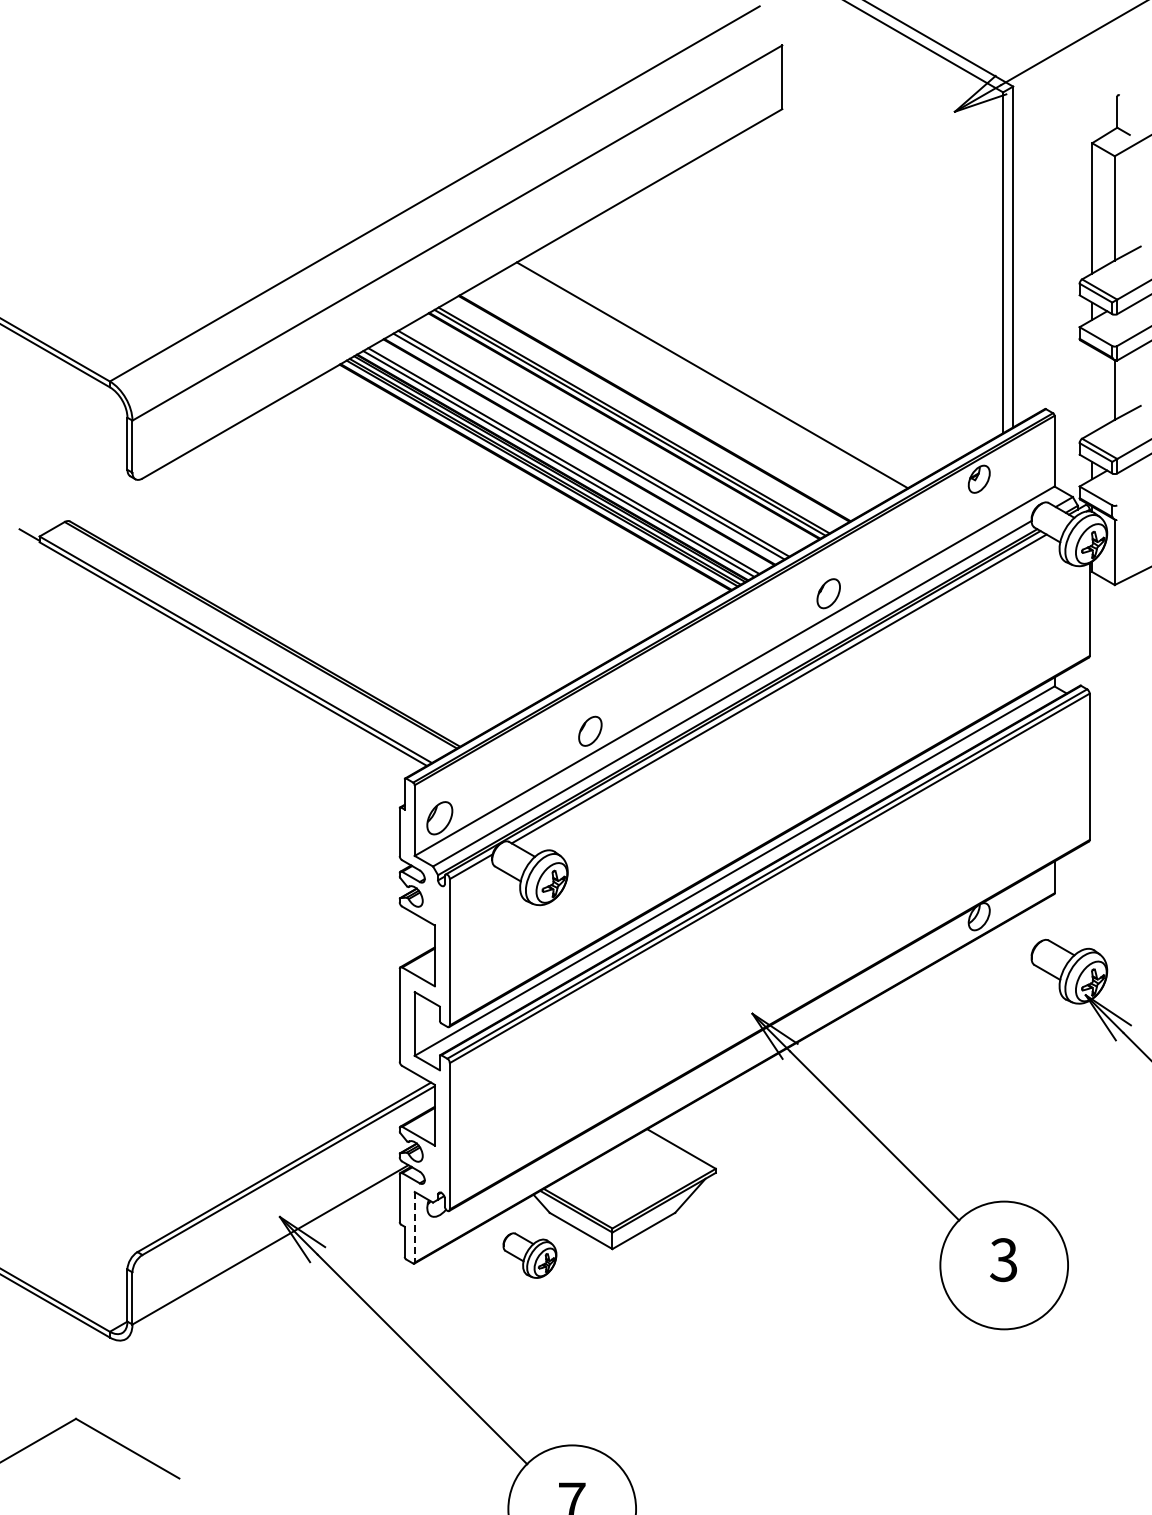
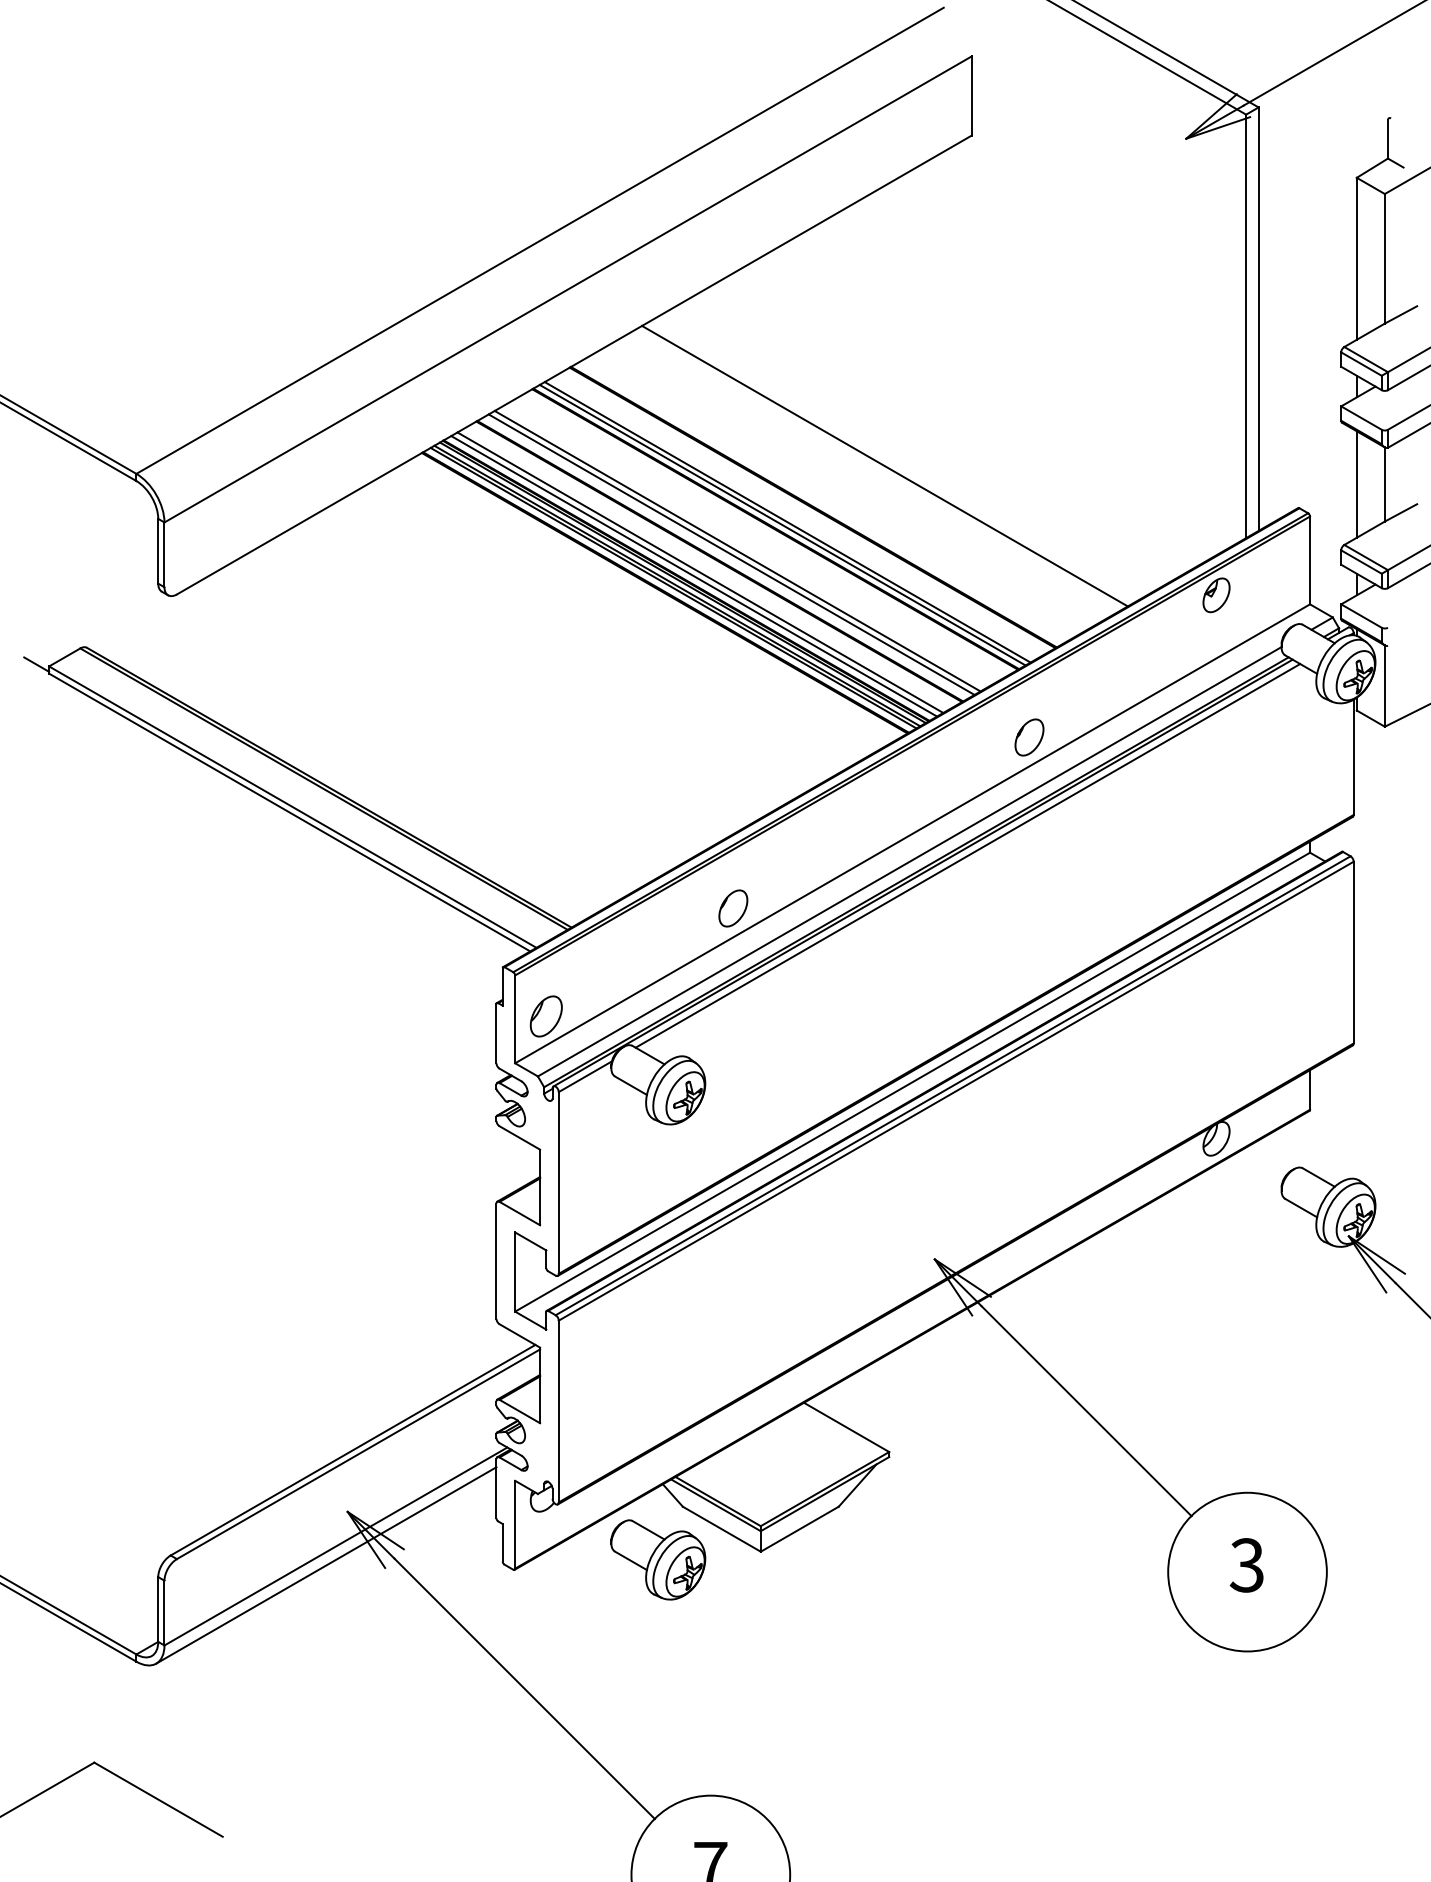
line: (1092, 389) -> (1357, 483), added
line: (414, 1227) -> (514, 1524), dashed -> solid
part: (529, 1255) -> (657, 1559), size x1.43
line: (262, 1260) -> (326, 1565), added

